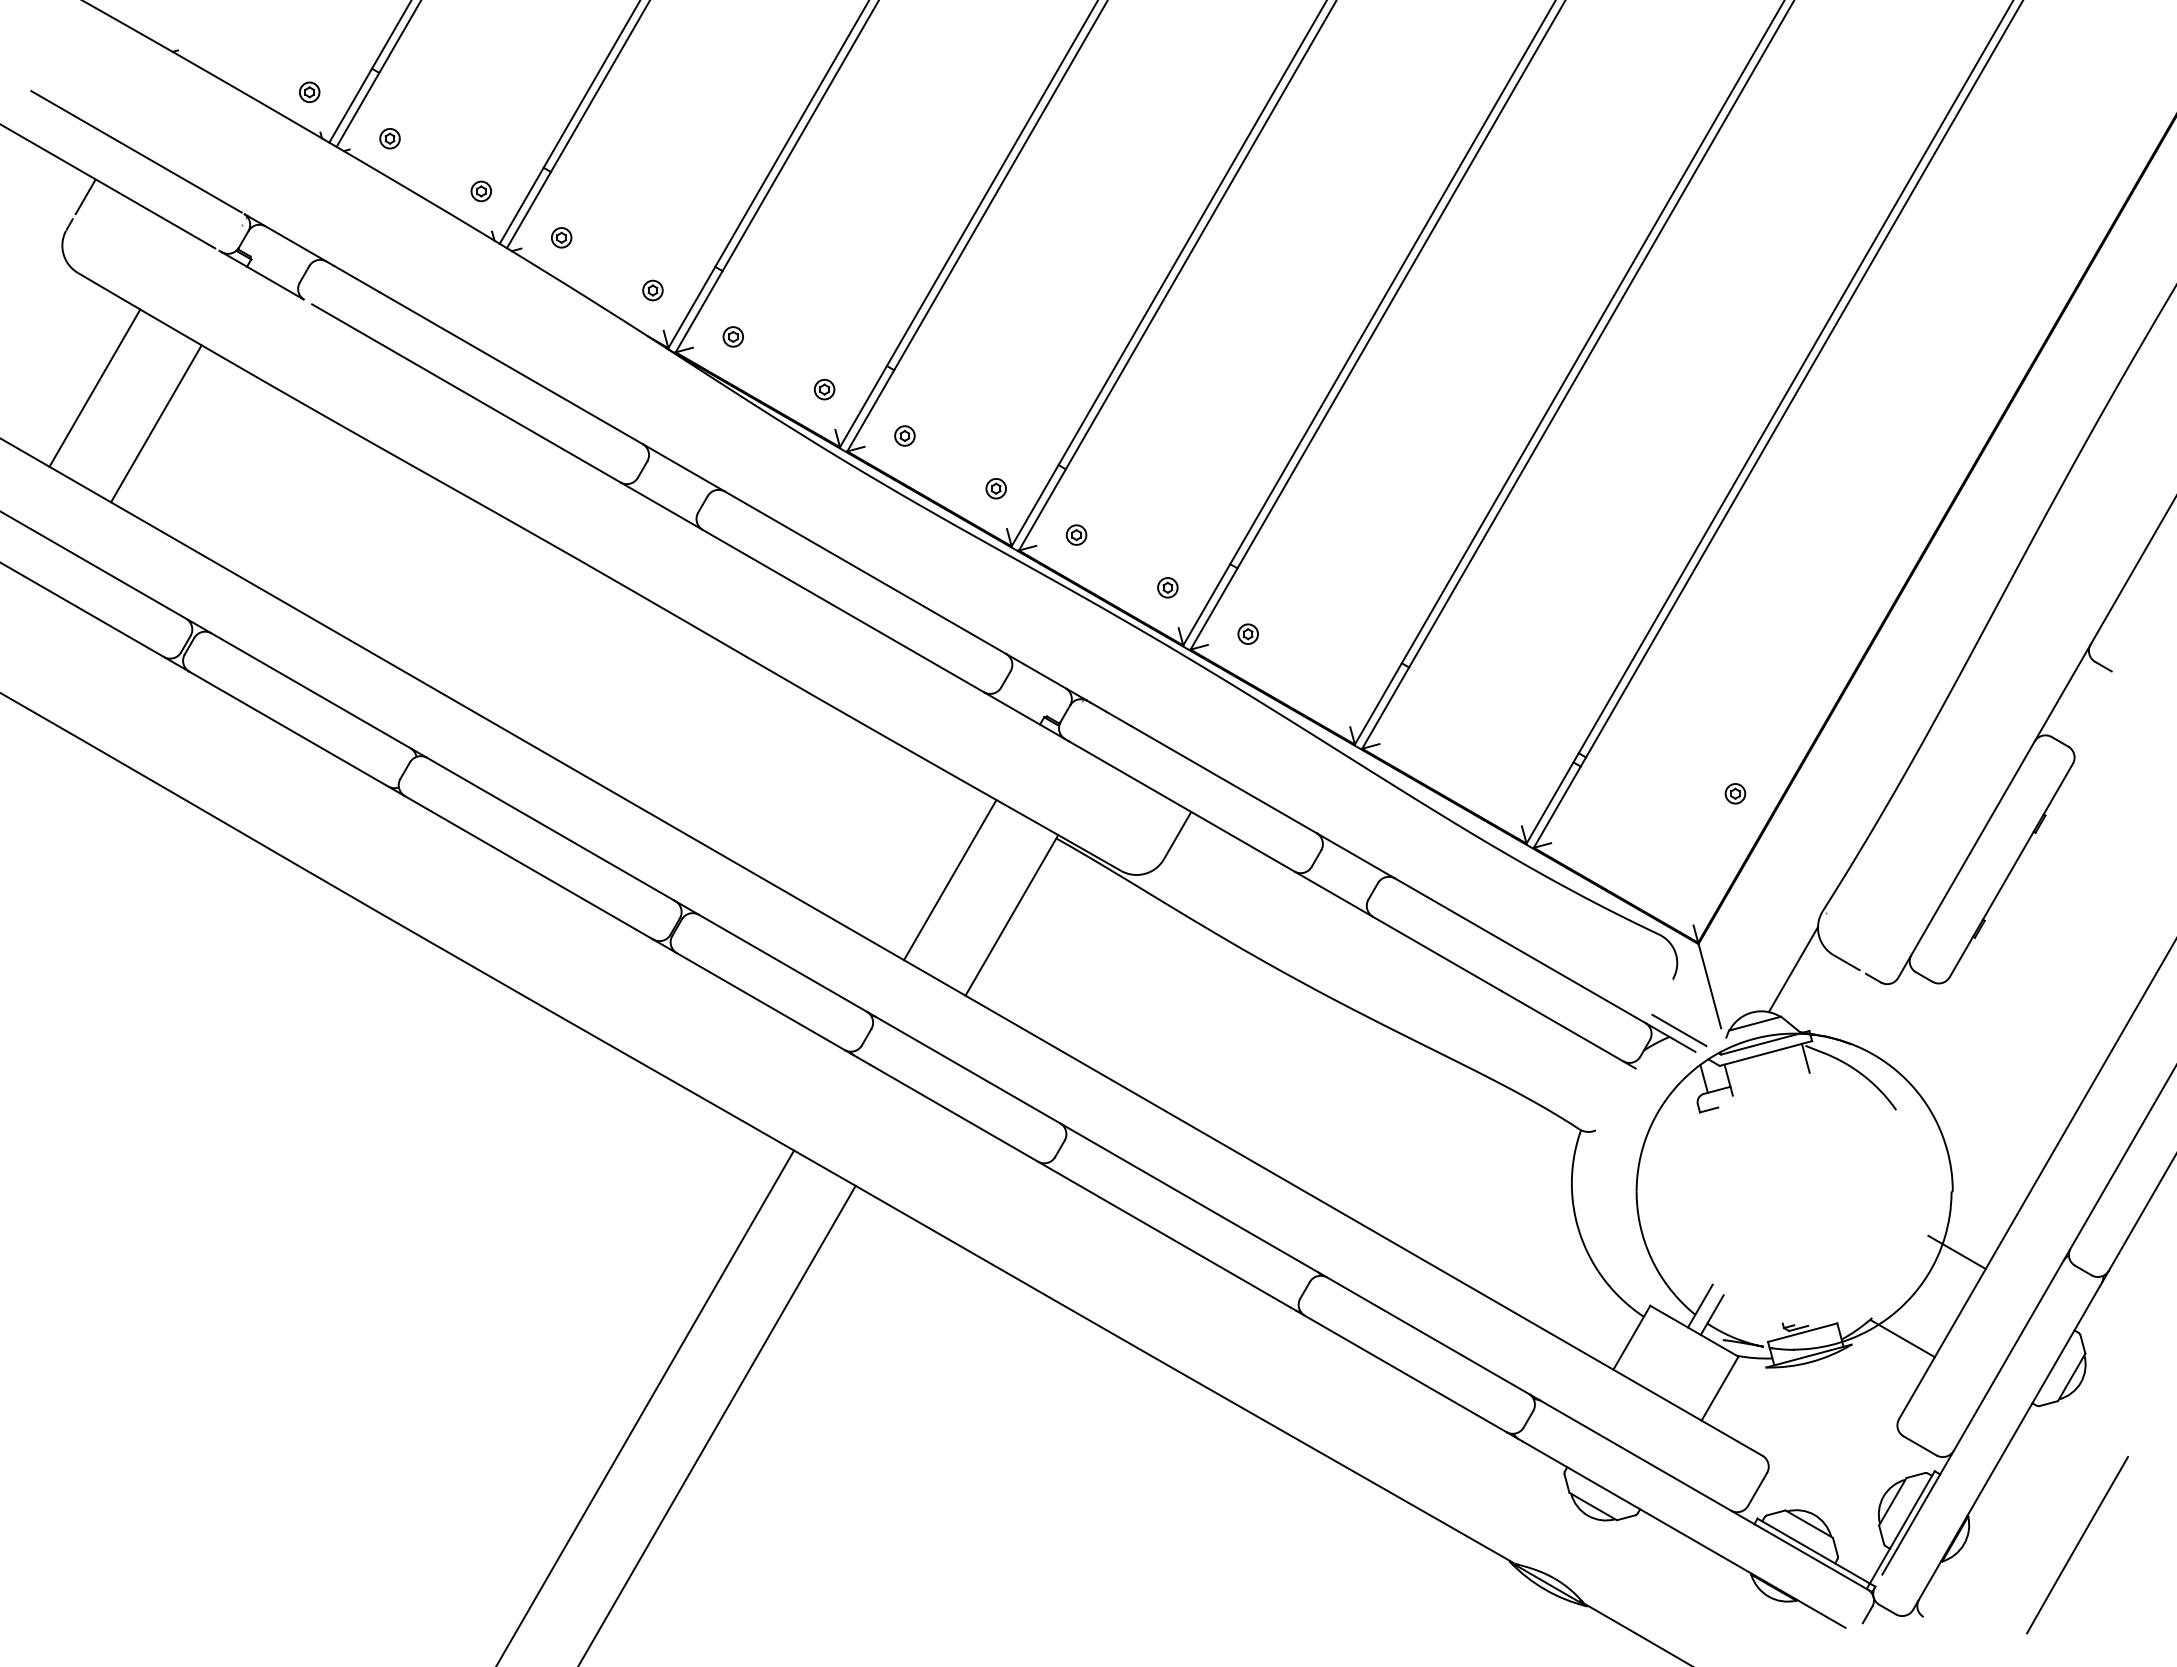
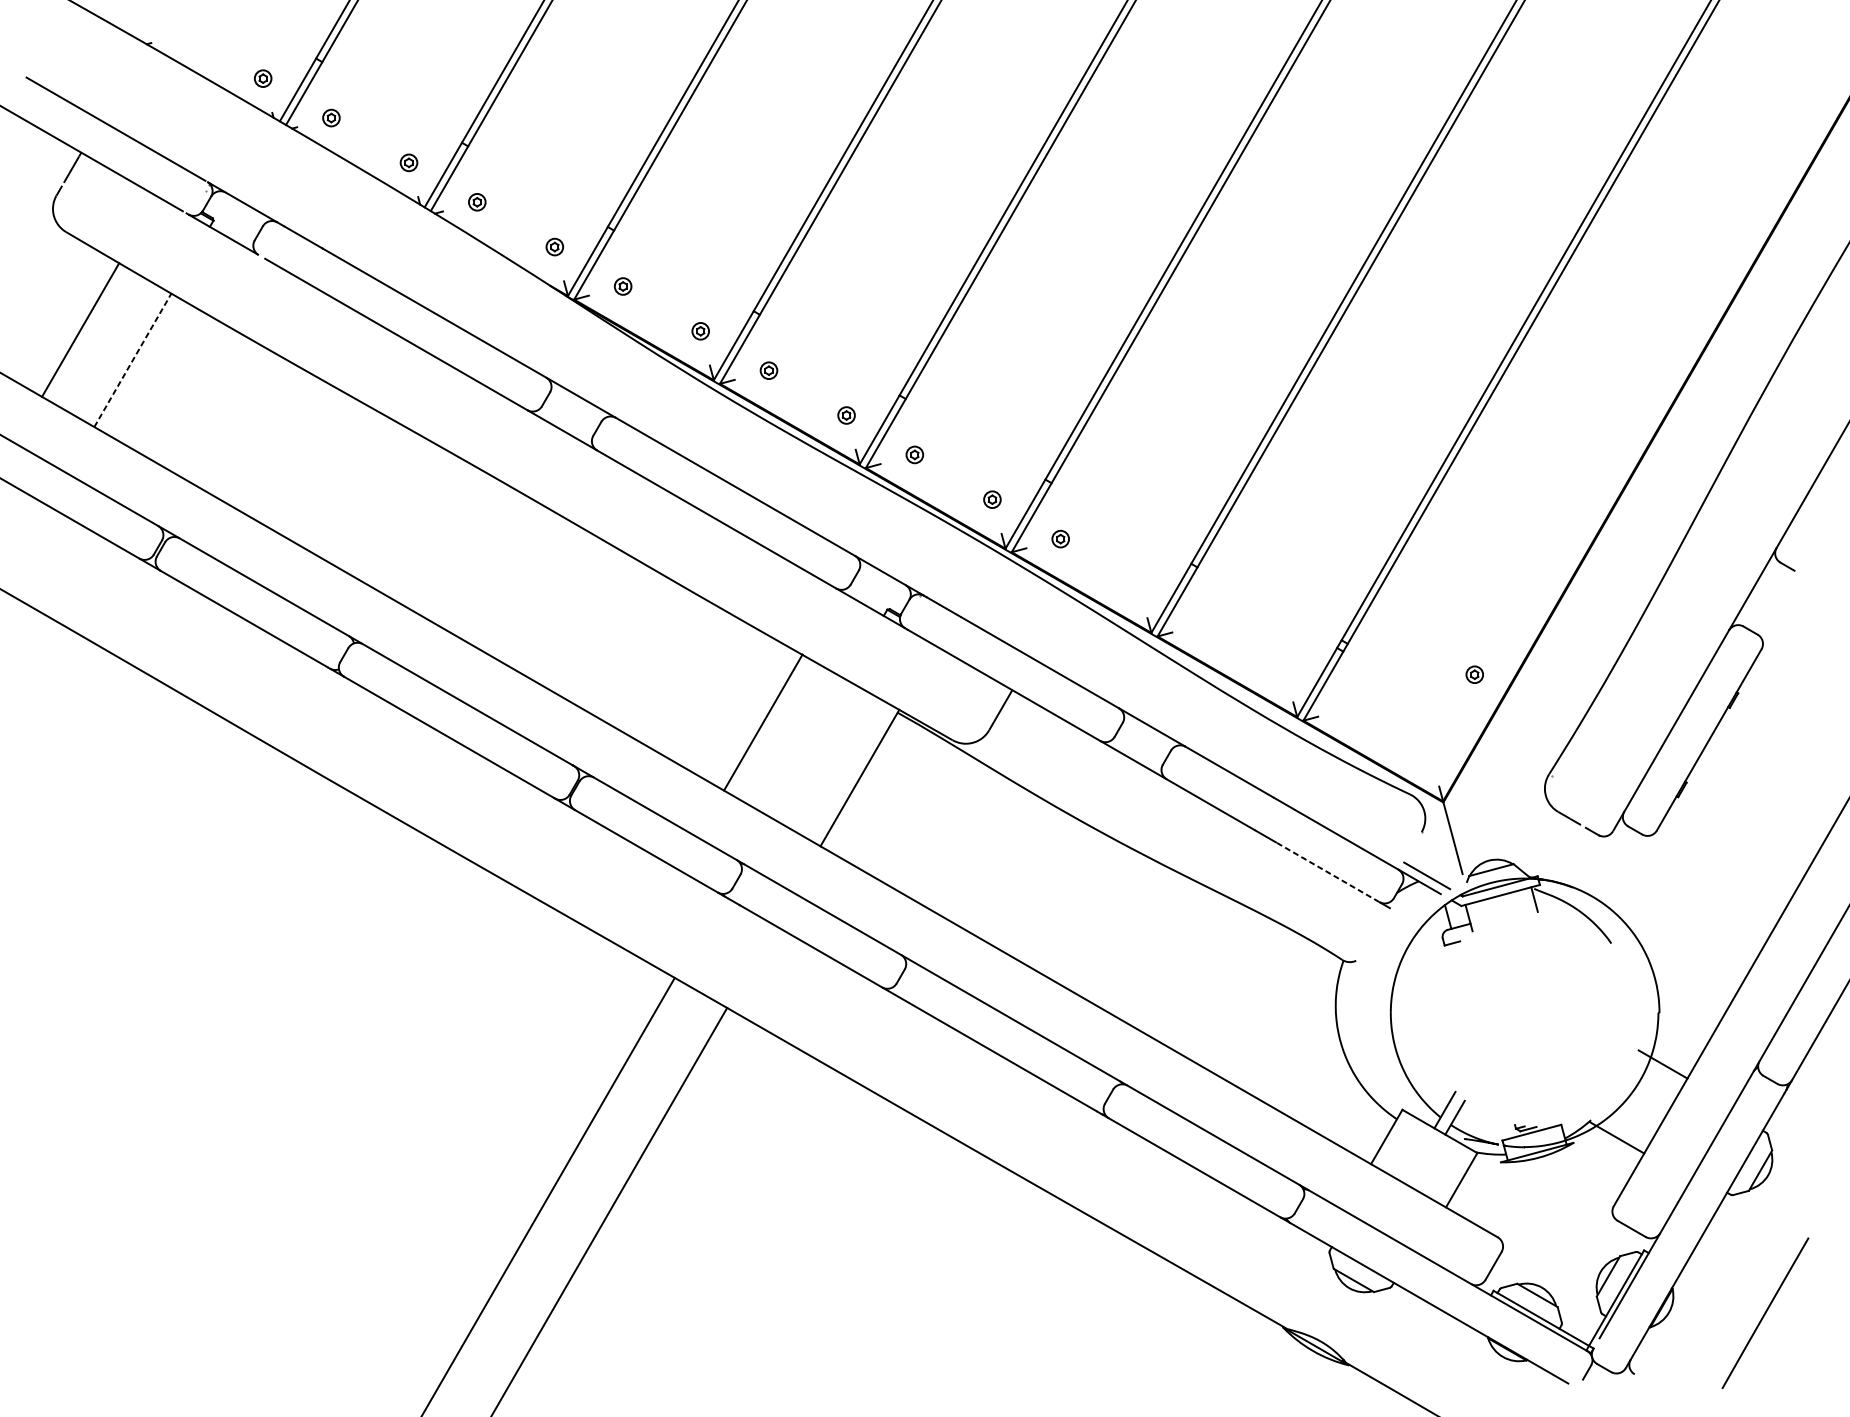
line: (156, 423) -> (132, 360), solid -> dashed
line: (950, 880) -> (763, 722), moved
line: (1793, 969) -> (1524, 824), removed
line: (1562, 1026) -> (1327, 872), solid -> dashed

